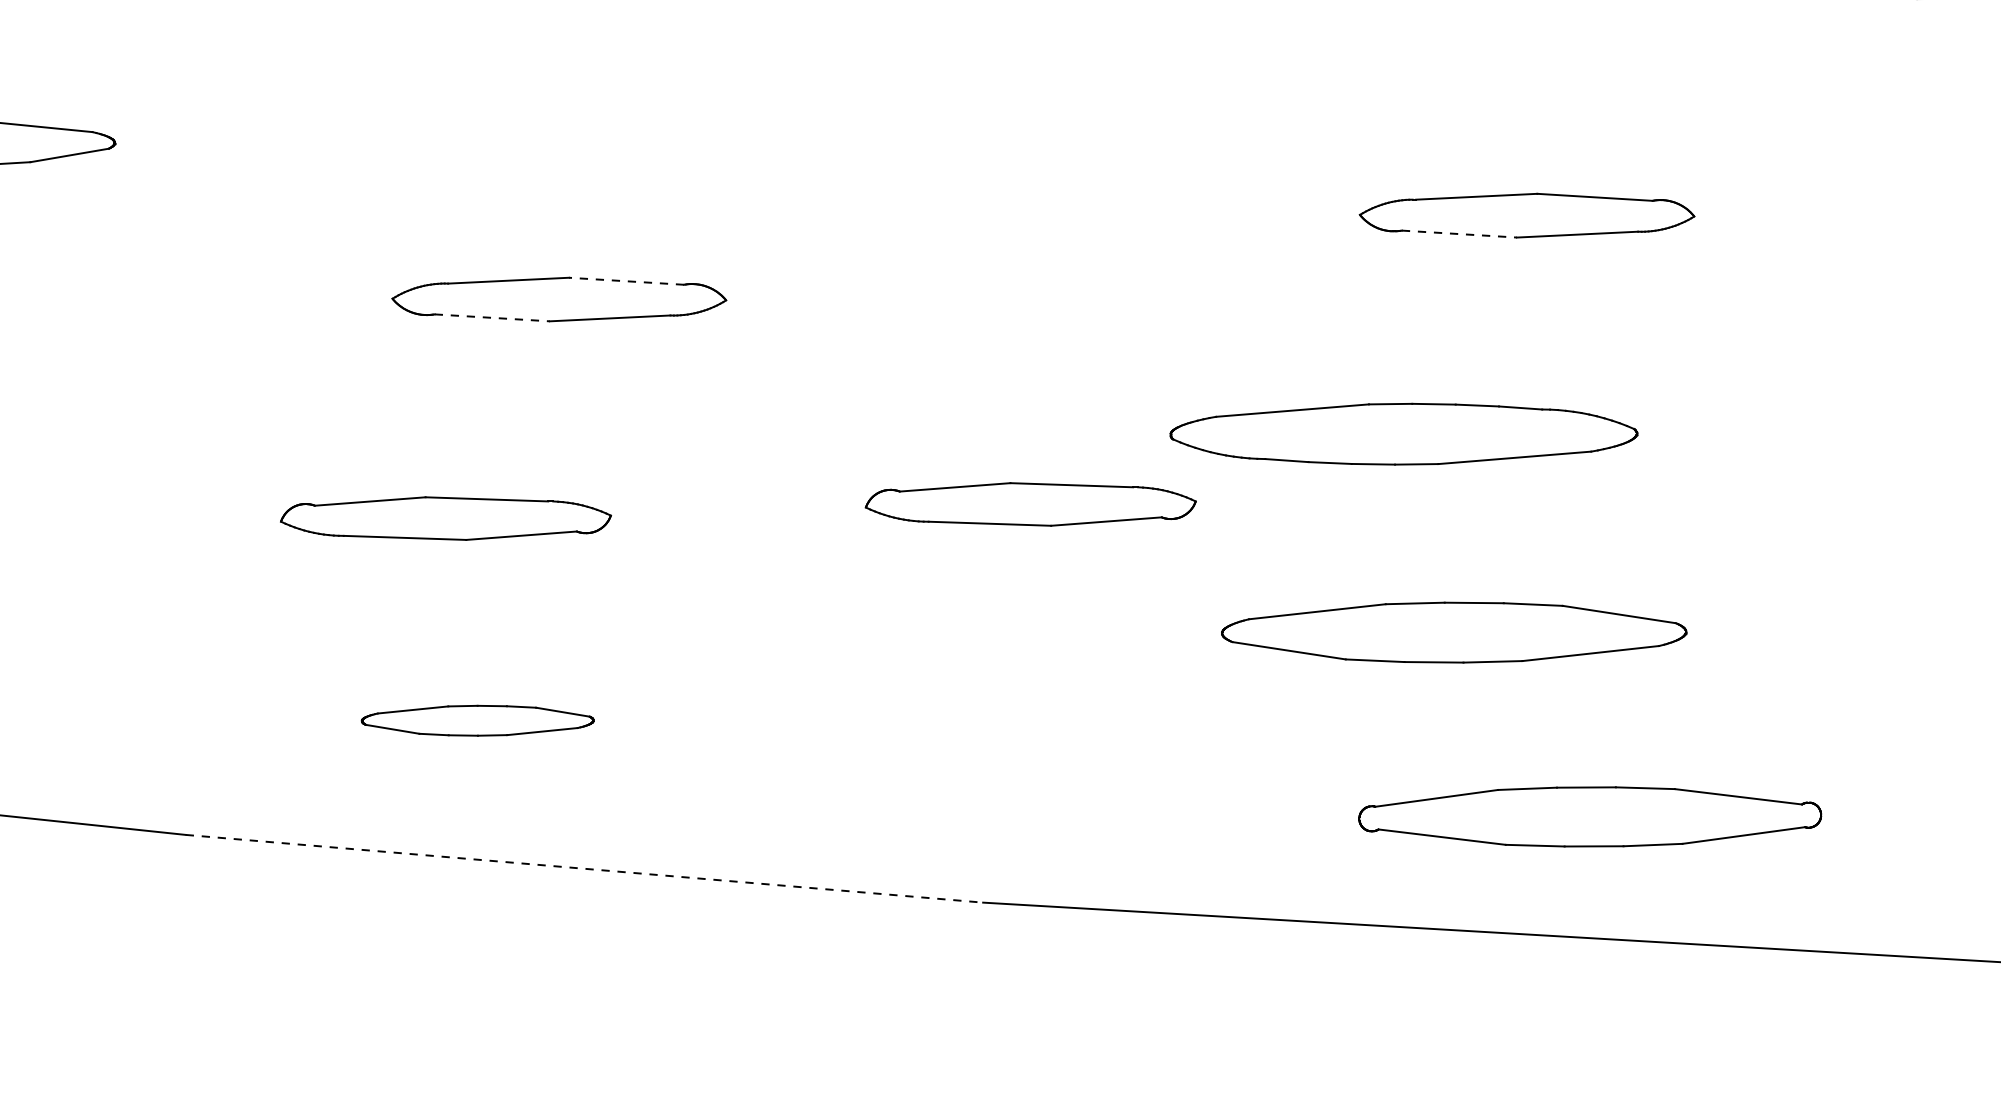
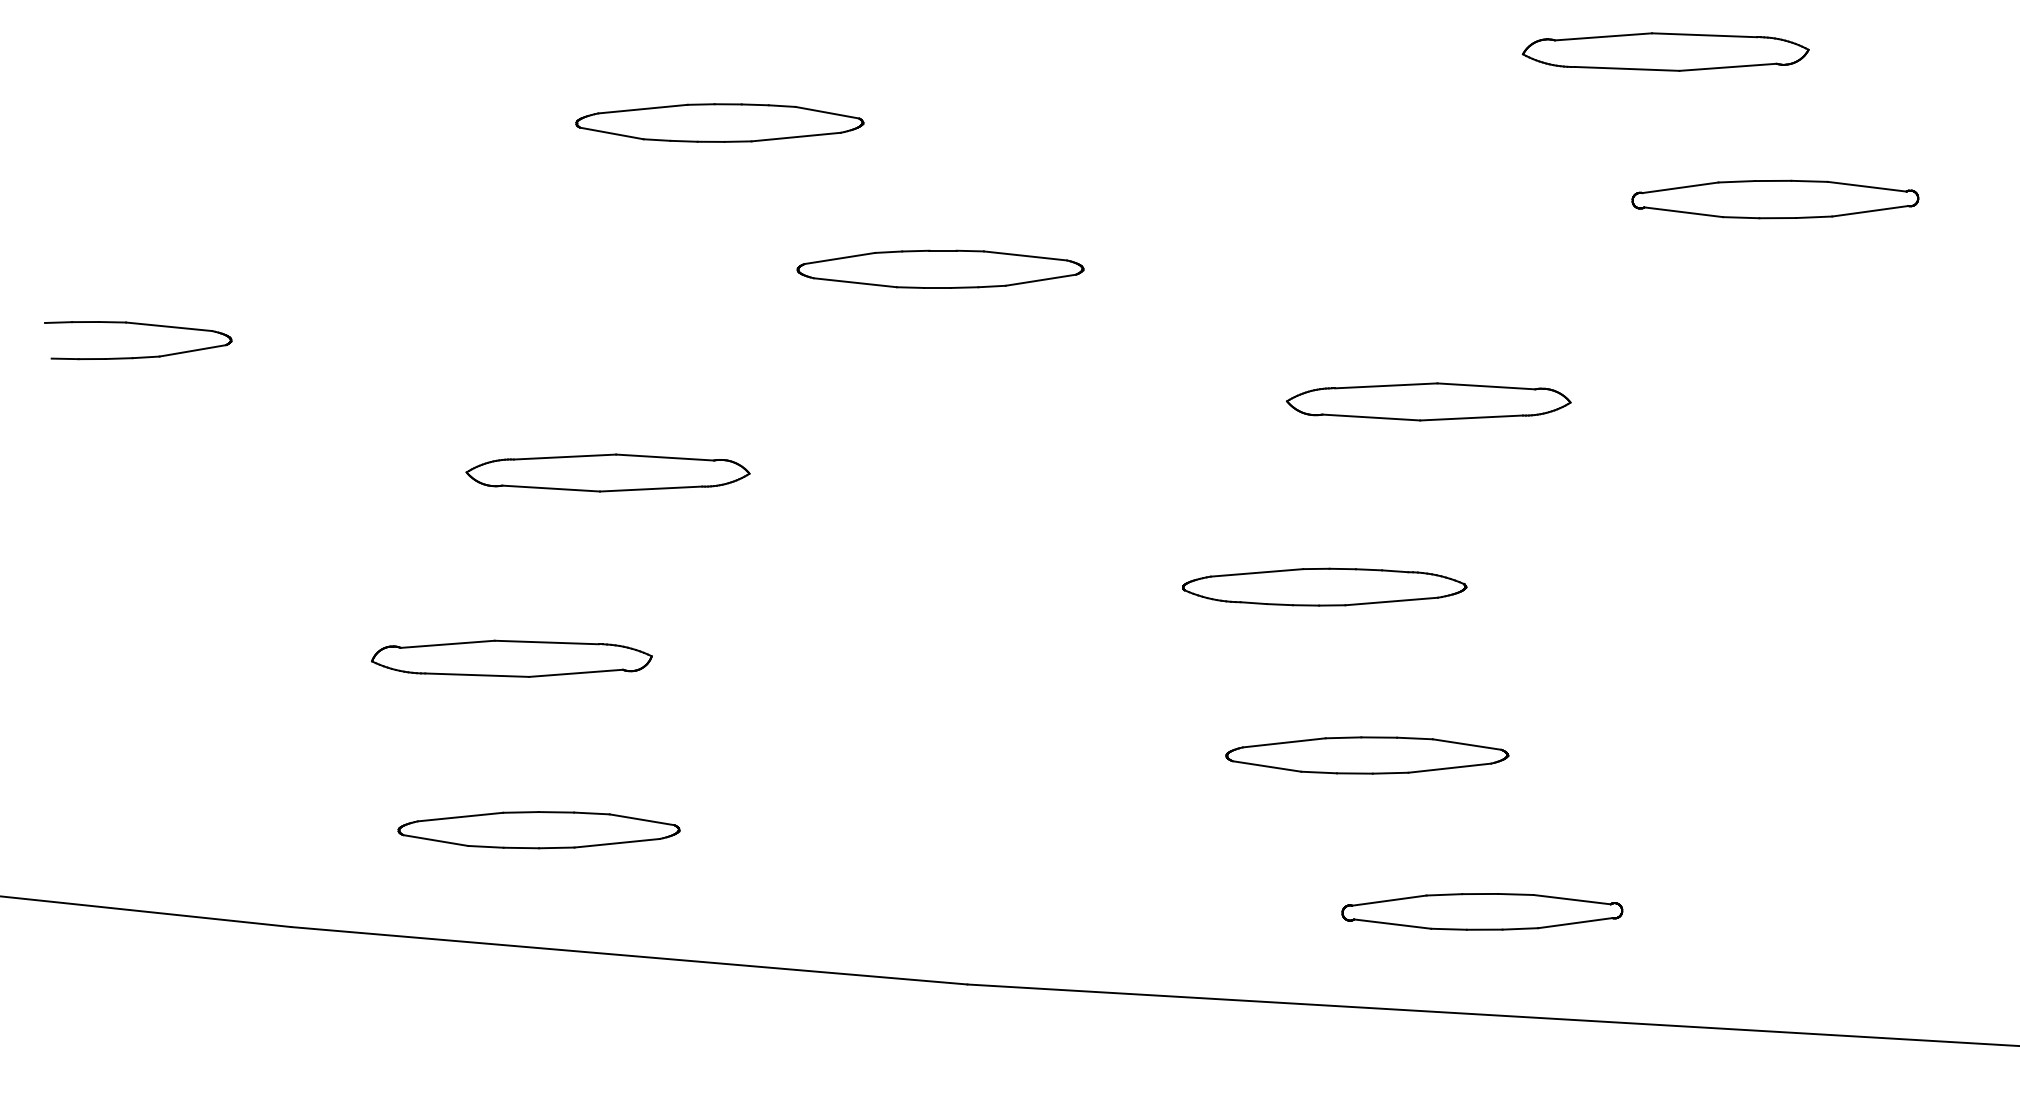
part: (951, 58) -> (940, 268), added
line: (1459, 234) -> (1371, 417), dashed -> solid
line: (627, 281) -> (665, 457), dashed -> solid
line: (492, 317) -> (551, 488), dashed -> solid
part: (1404, 433) -> (1324, 586), size x0.71
part: (1030, 504) -> (1007, 646), removed
part: (1454, 632) -> (1367, 755), size x0.71
part: (477, 721) -> (538, 830), size x1.43
part: (1590, 816) -> (1482, 911), size x0.71
line: (584, 868) -> (629, 955), dashed -> solid

